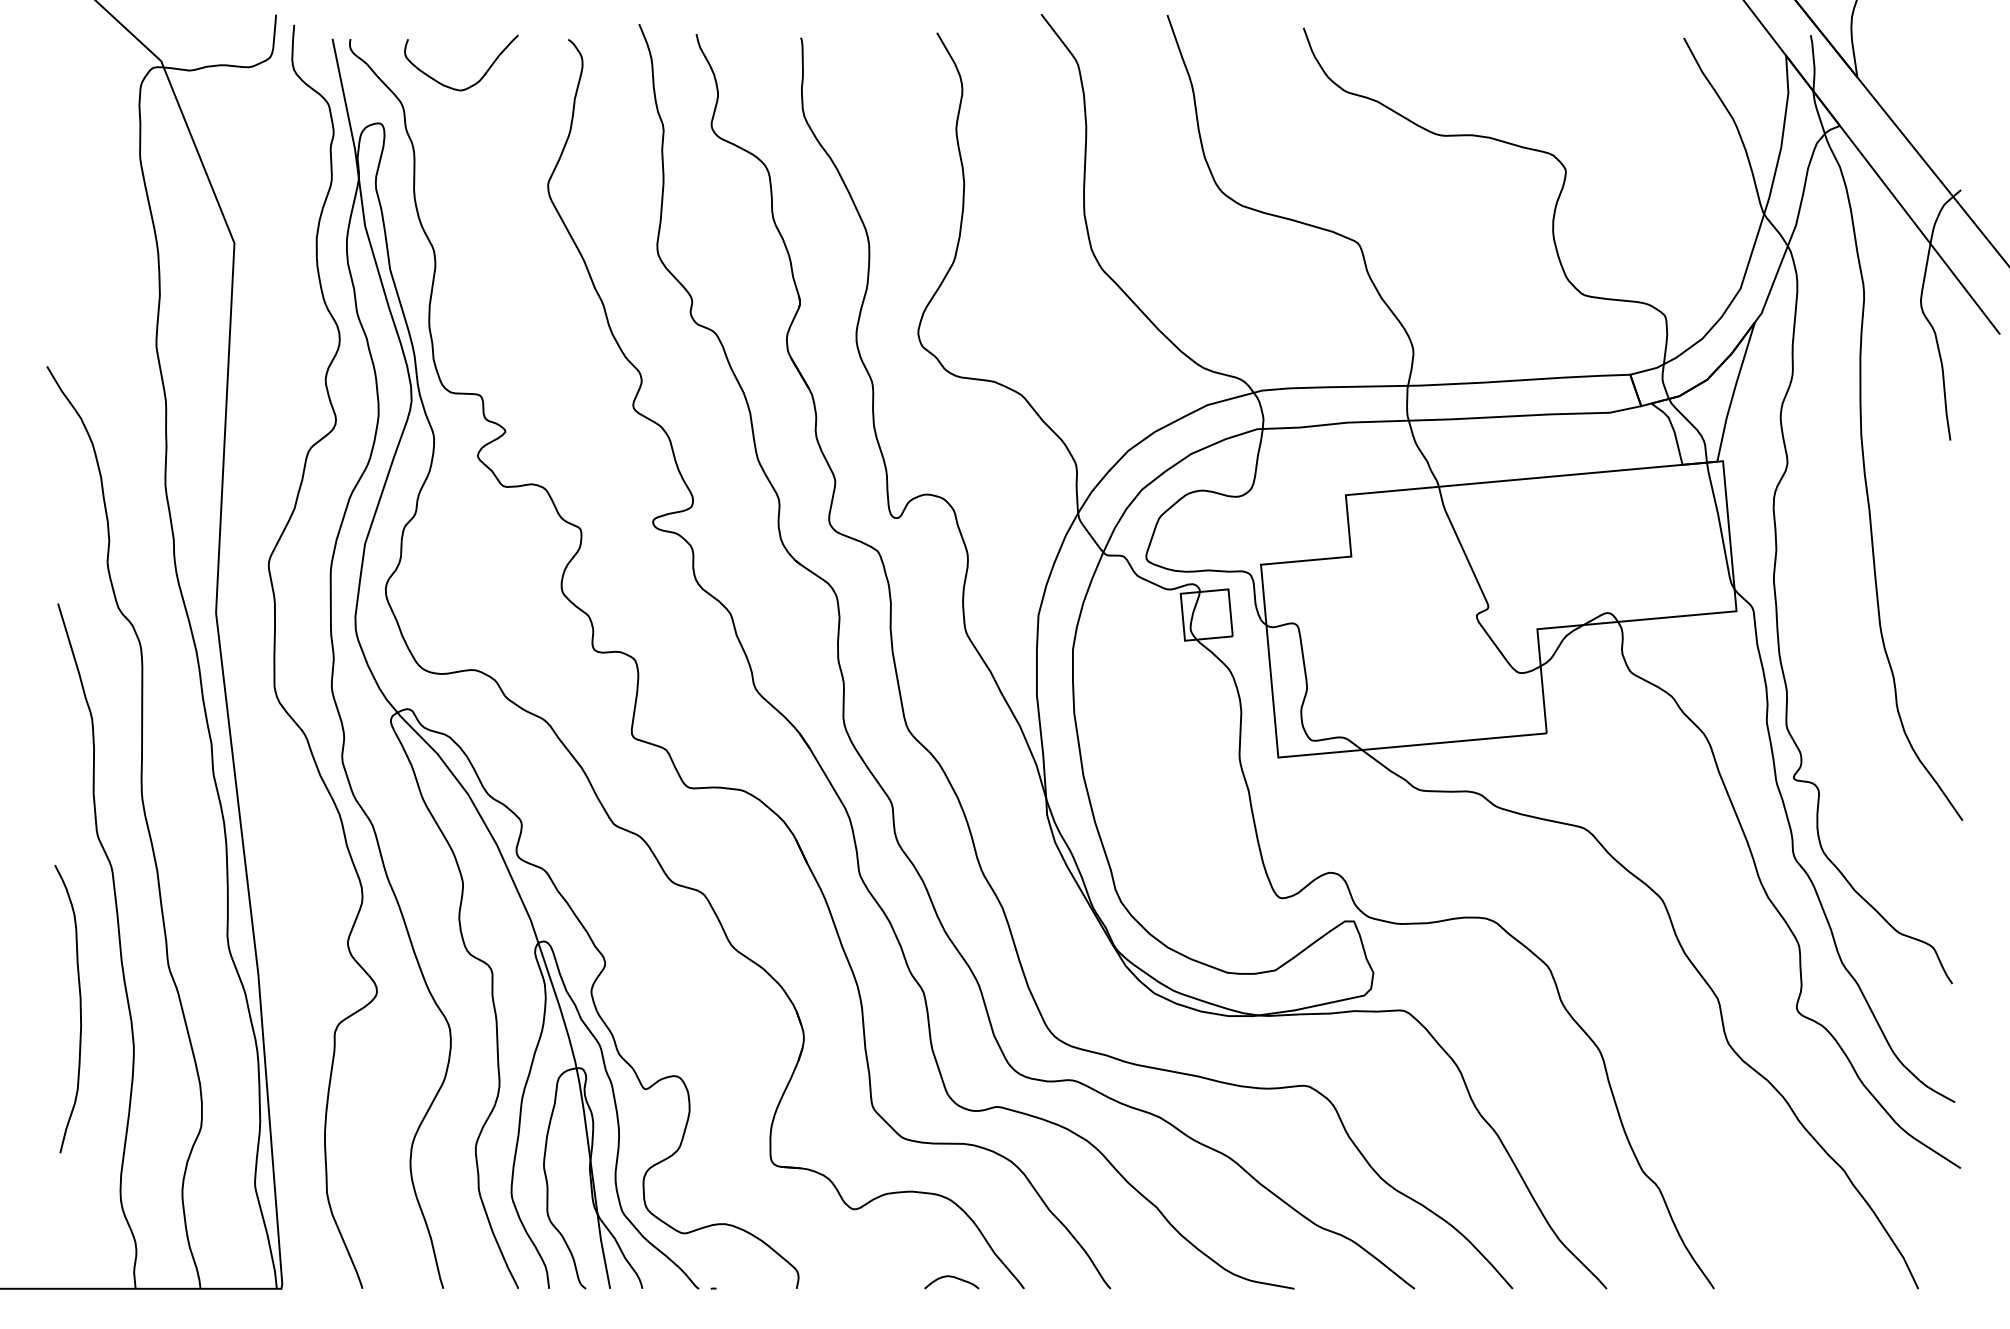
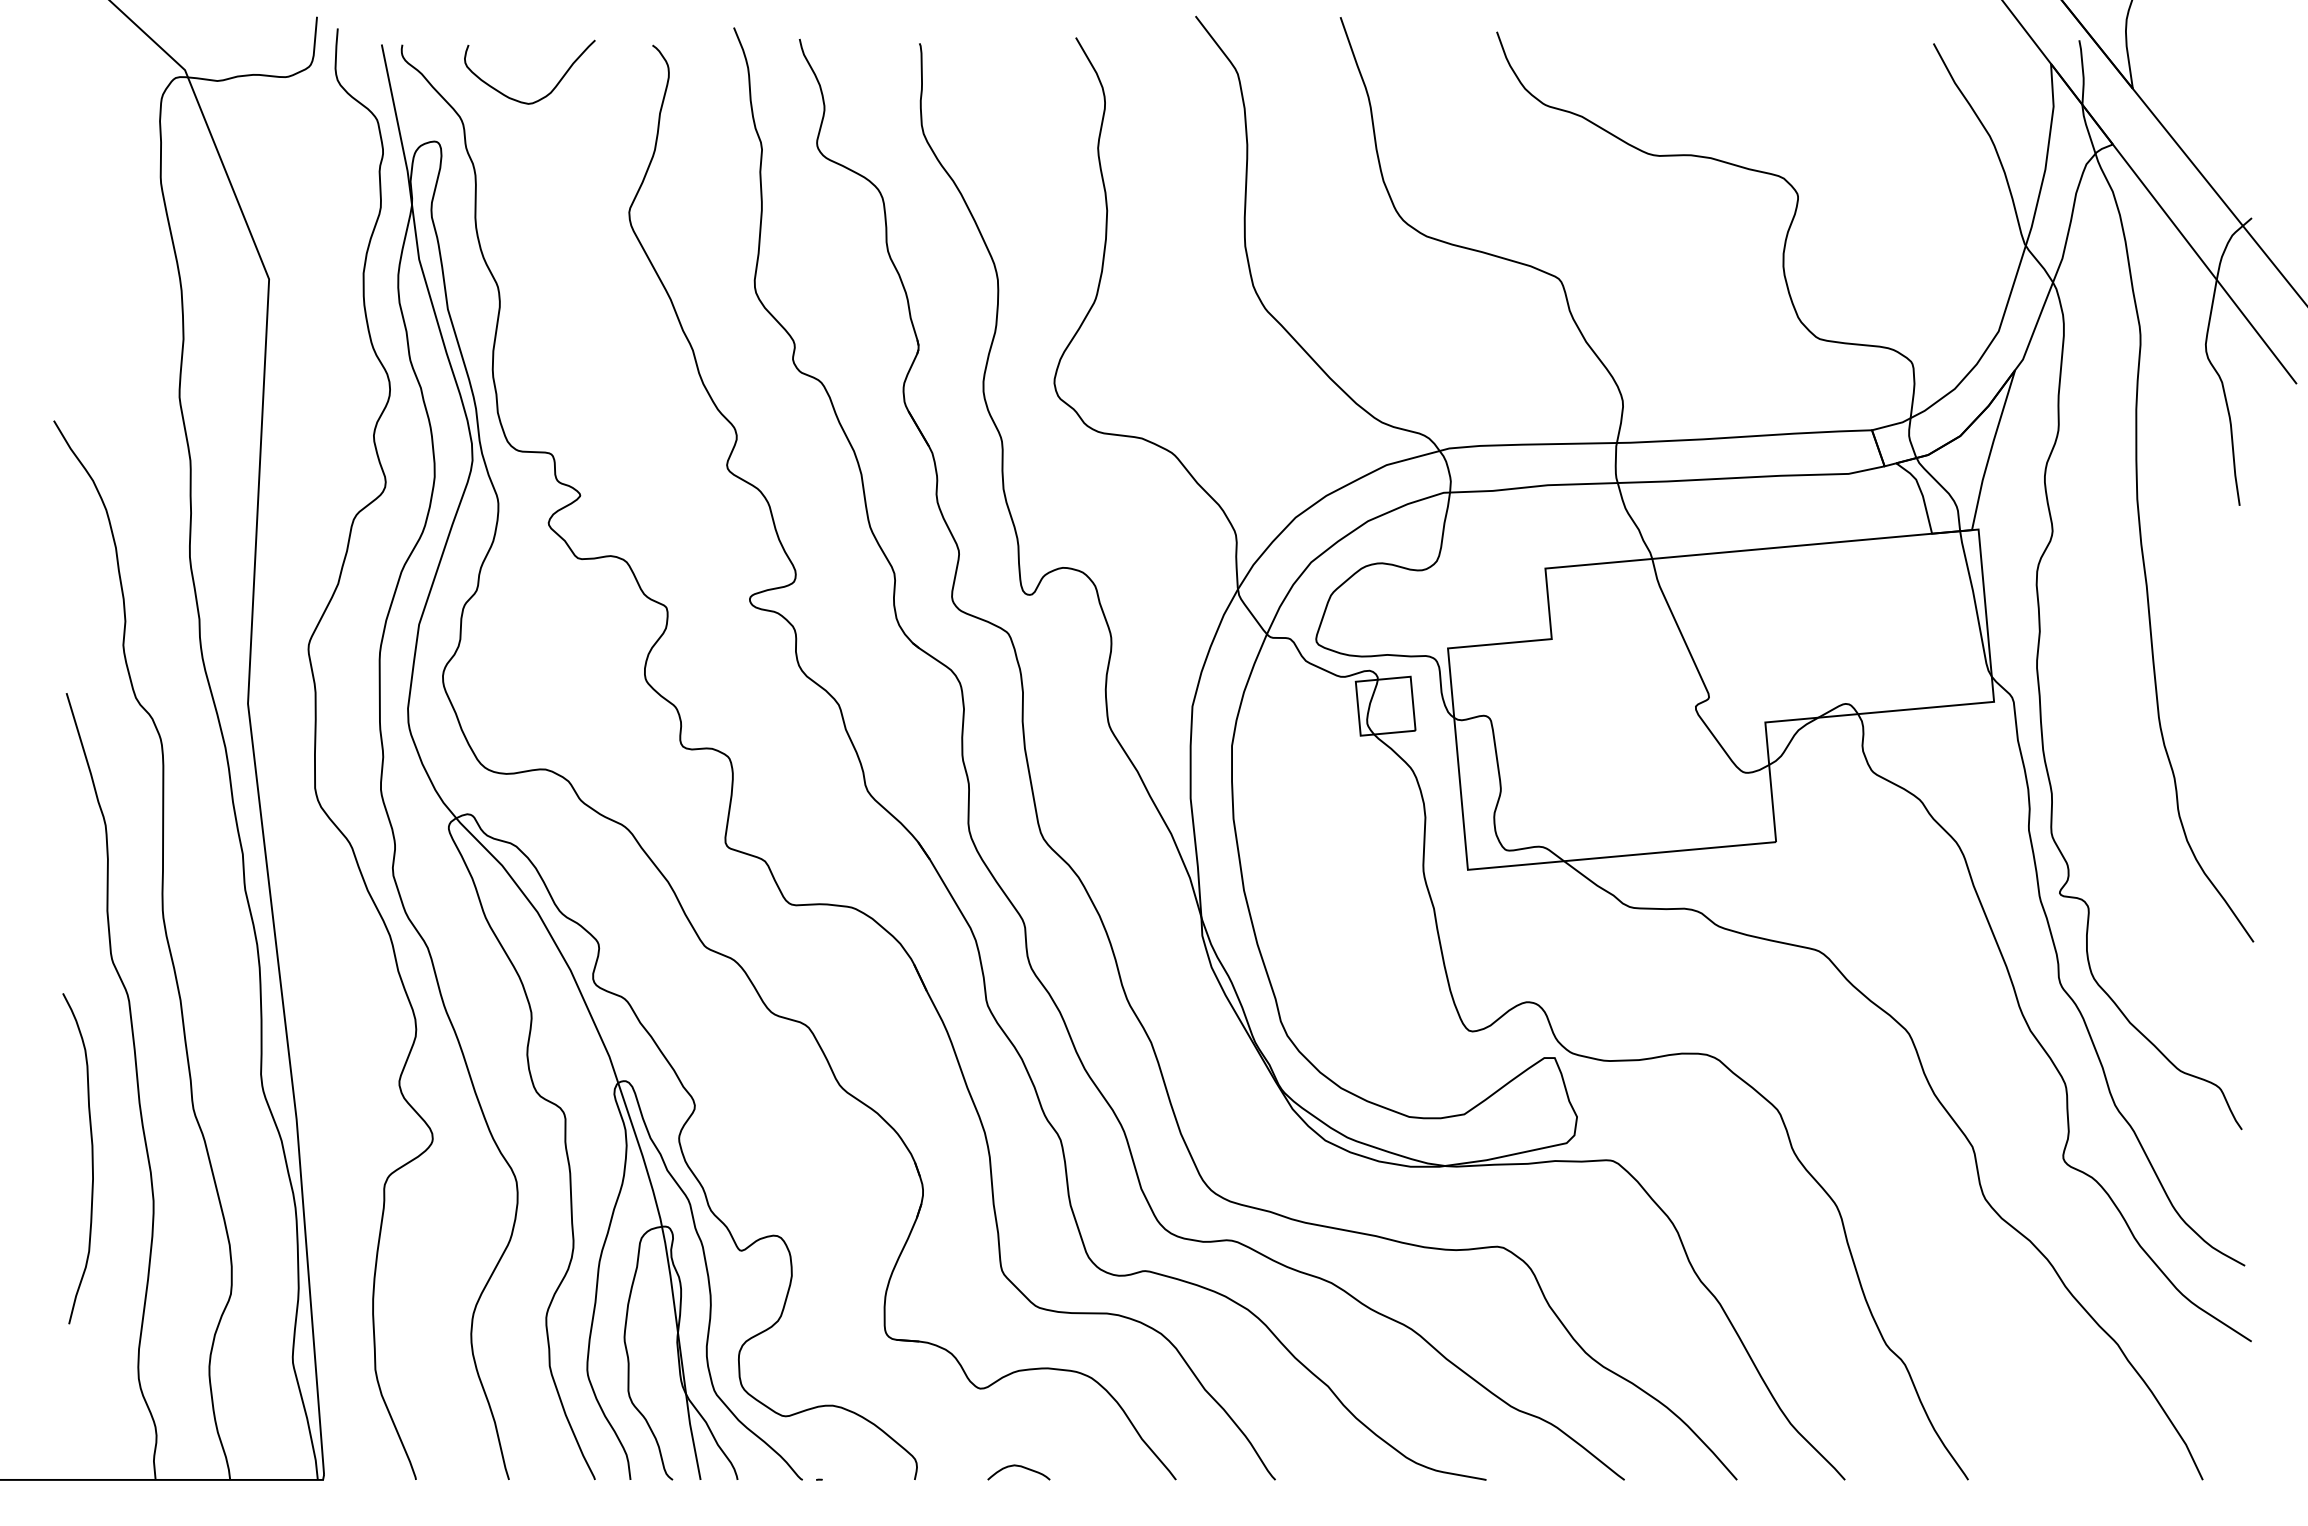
curve: (953, 1277) -> (1020, 1467), moved

